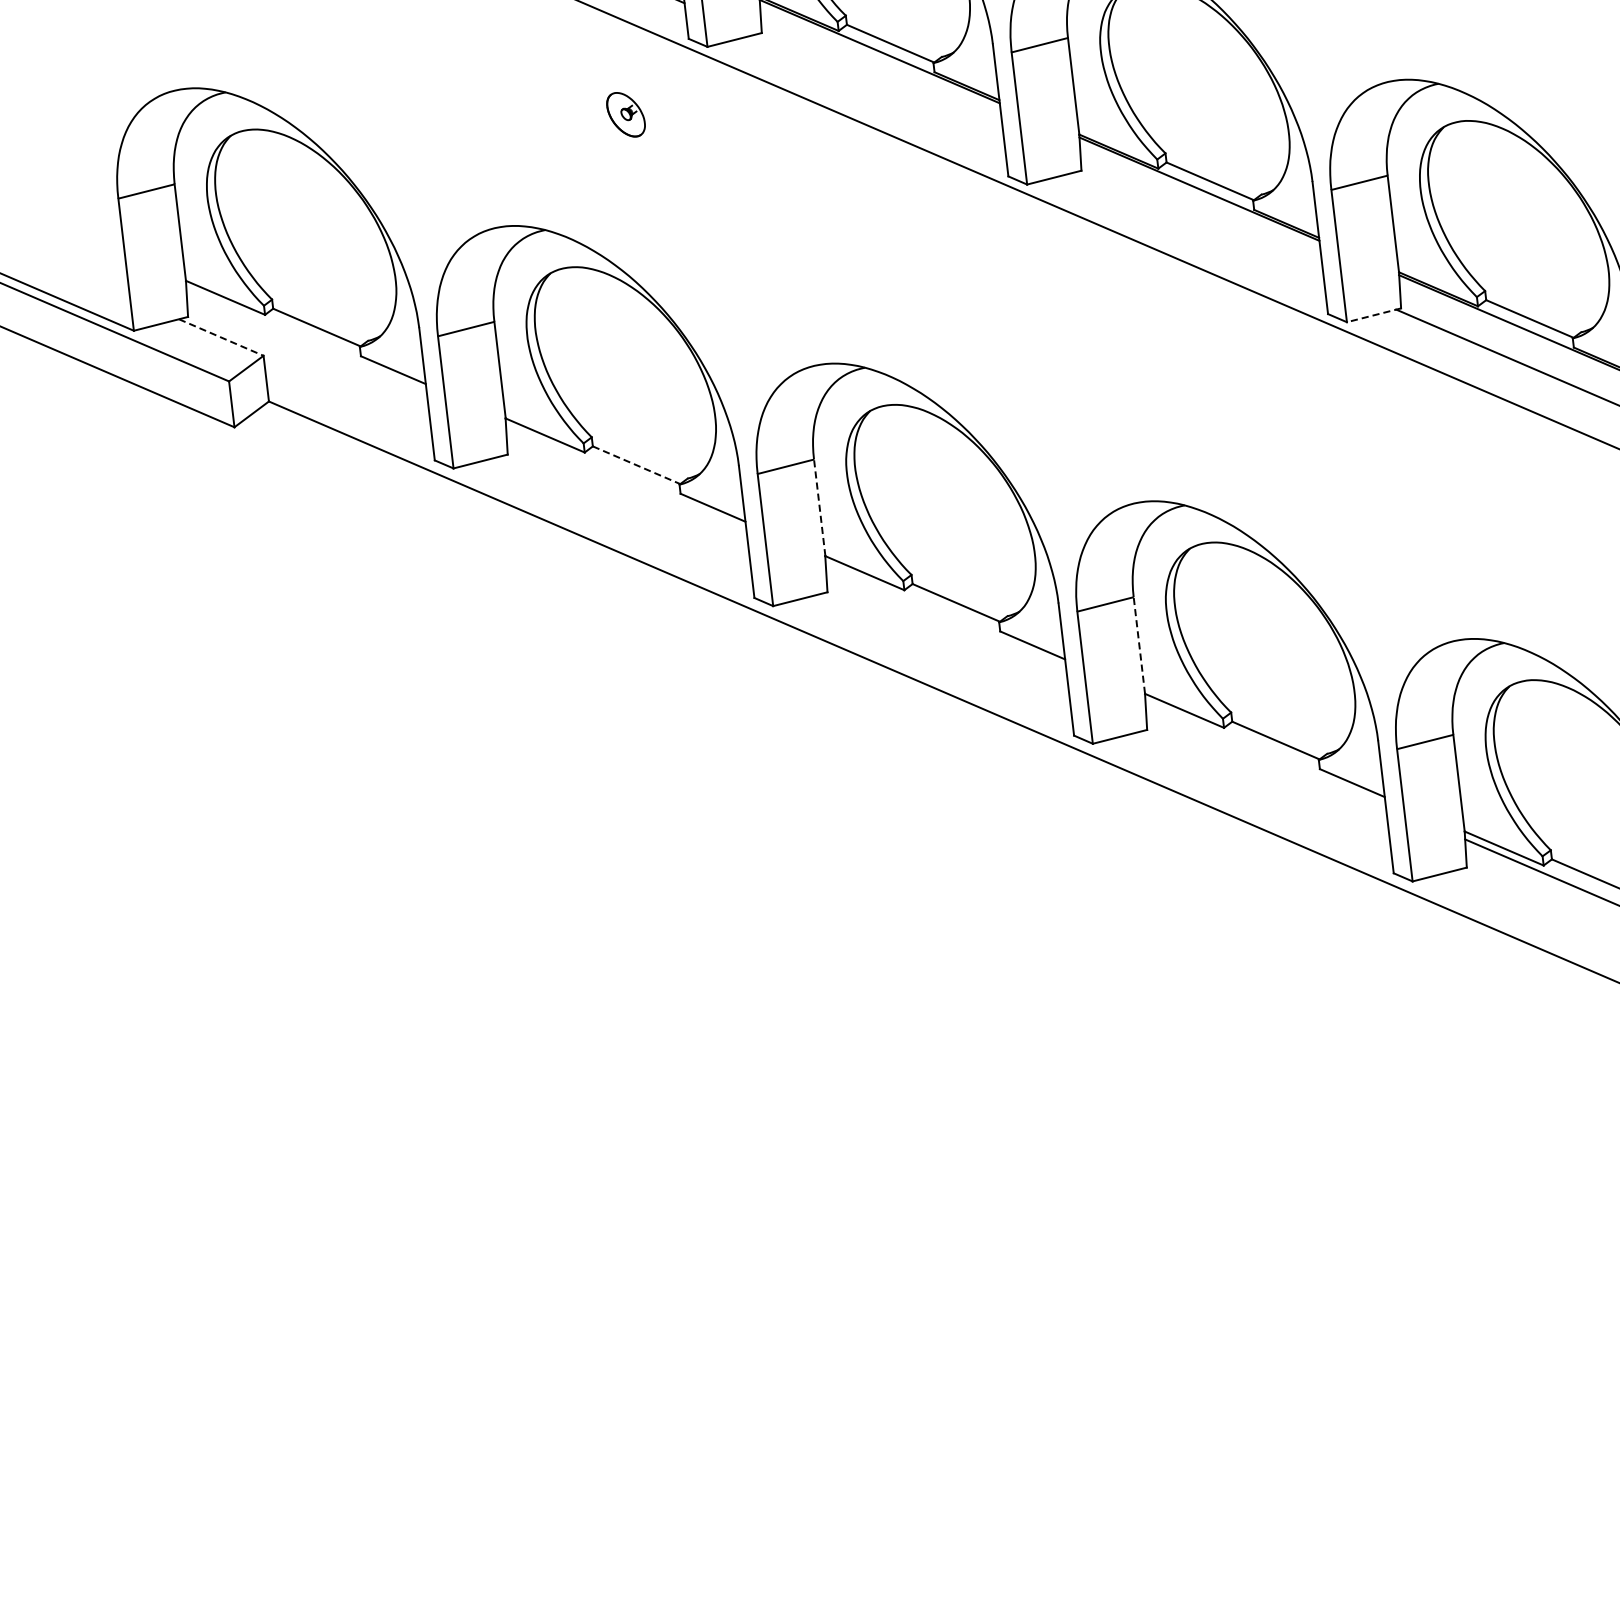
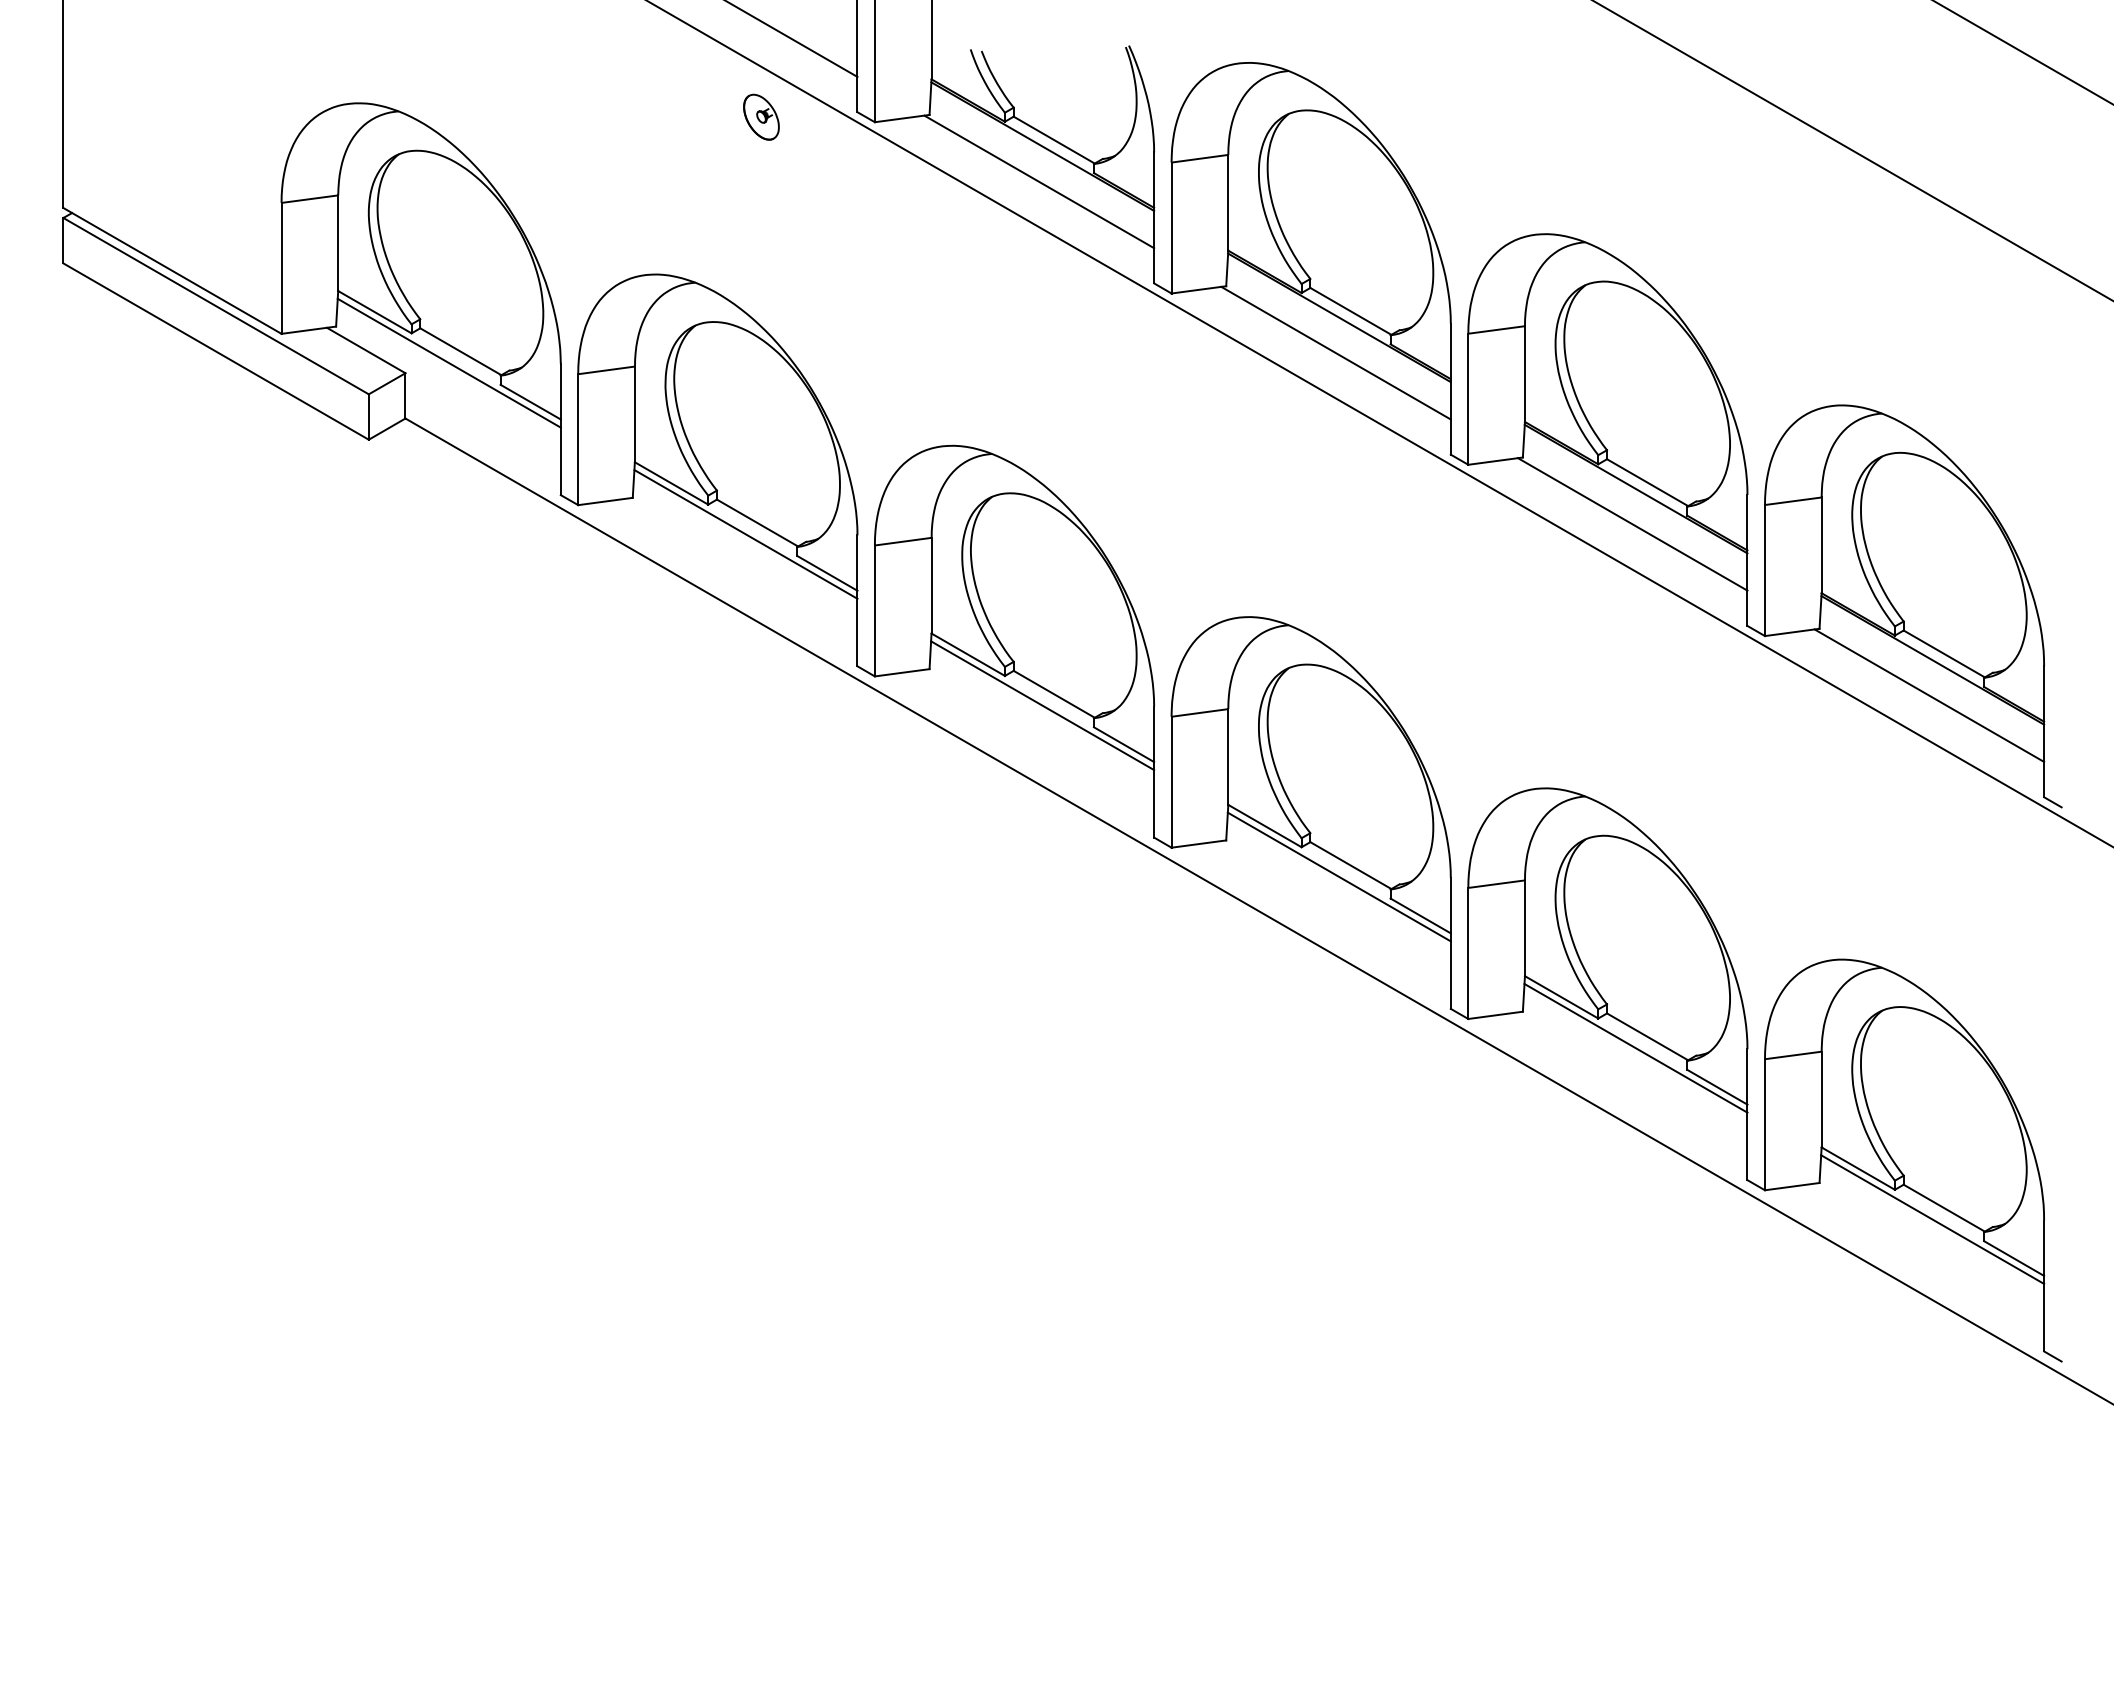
line: (880, 87) -> (1039, 181), added
part: (625, 114) -> (761, 116), moved
line: (1199, 224) -> (1335, 352), added
line: (1373, 315) -> (1495, 461), dashed -> solid
line: (221, 337) -> (366, 350), dashed -> solid
line: (305, 339) -> (448, 362), added
line: (636, 465) -> (757, 523), dashed -> solid
line: (625, 478) -> (745, 534), added
line: (819, 507) -> (931, 585), dashed -> solid
line: (945, 615) -> (1042, 705), added
line: (1139, 645) -> (1228, 757), dashed -> solid
line: (1264, 753) -> (1338, 876), added

